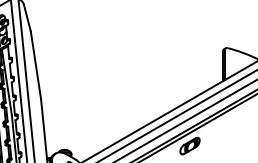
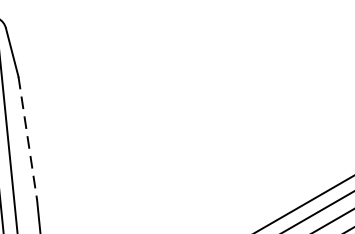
line: (36, 65) -> (28, 138), solid -> dashed

